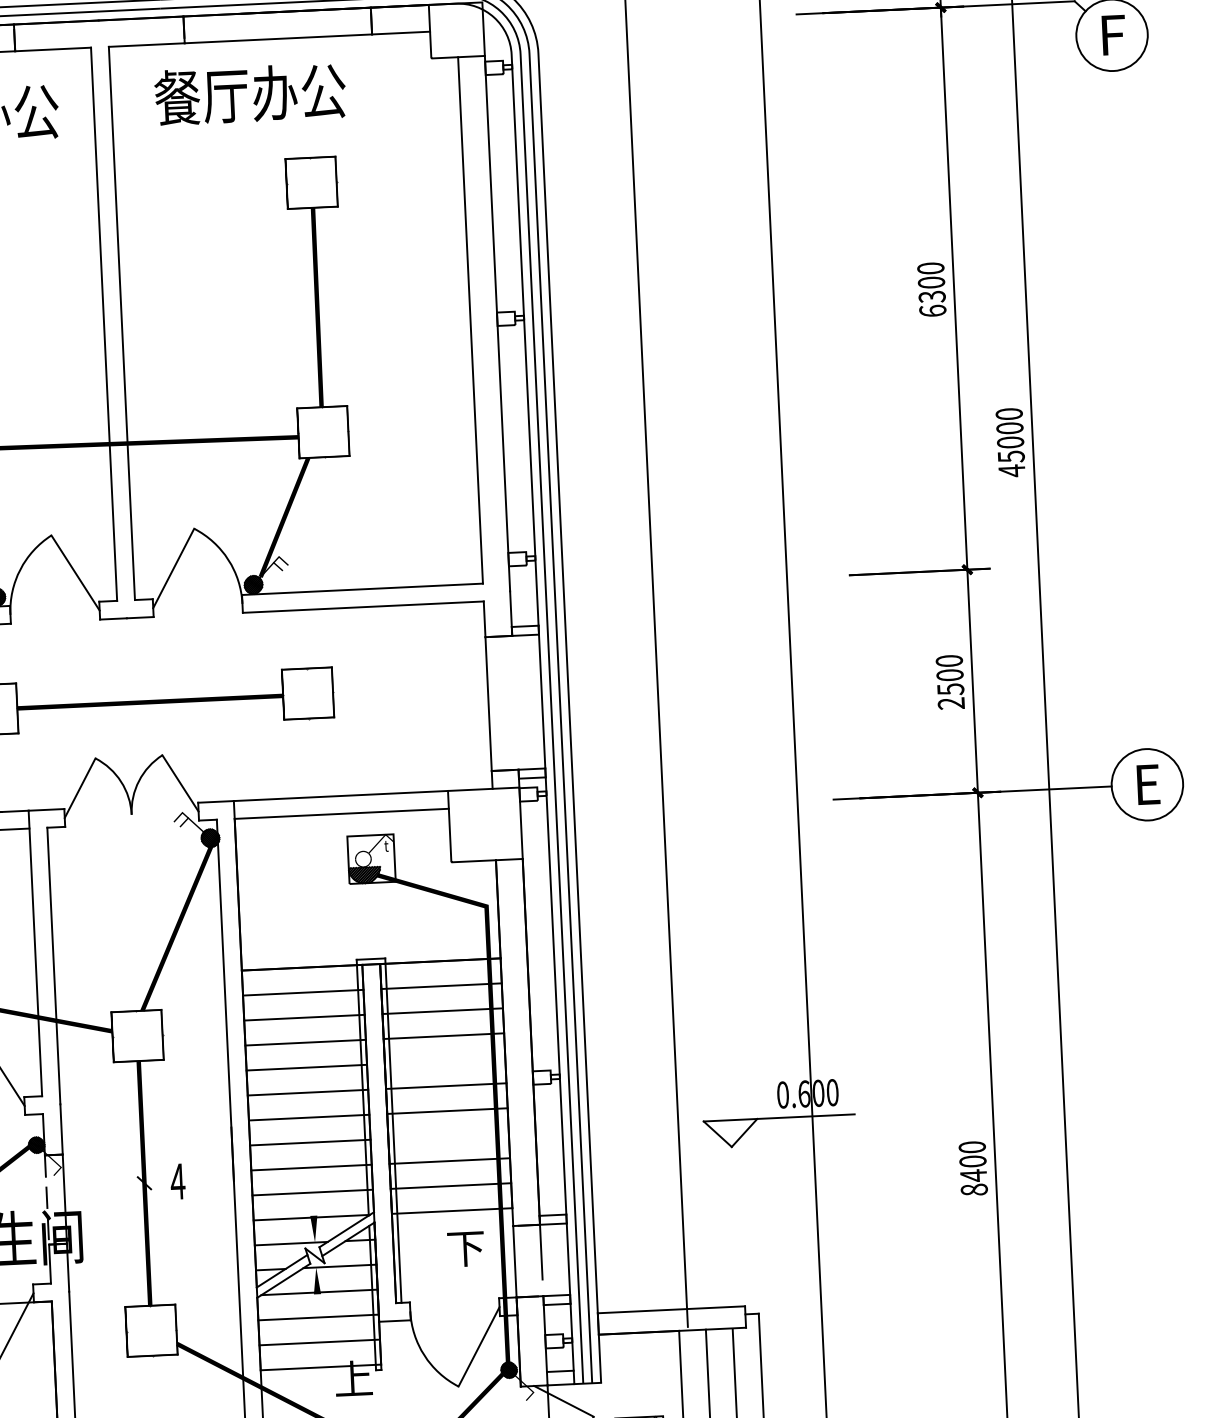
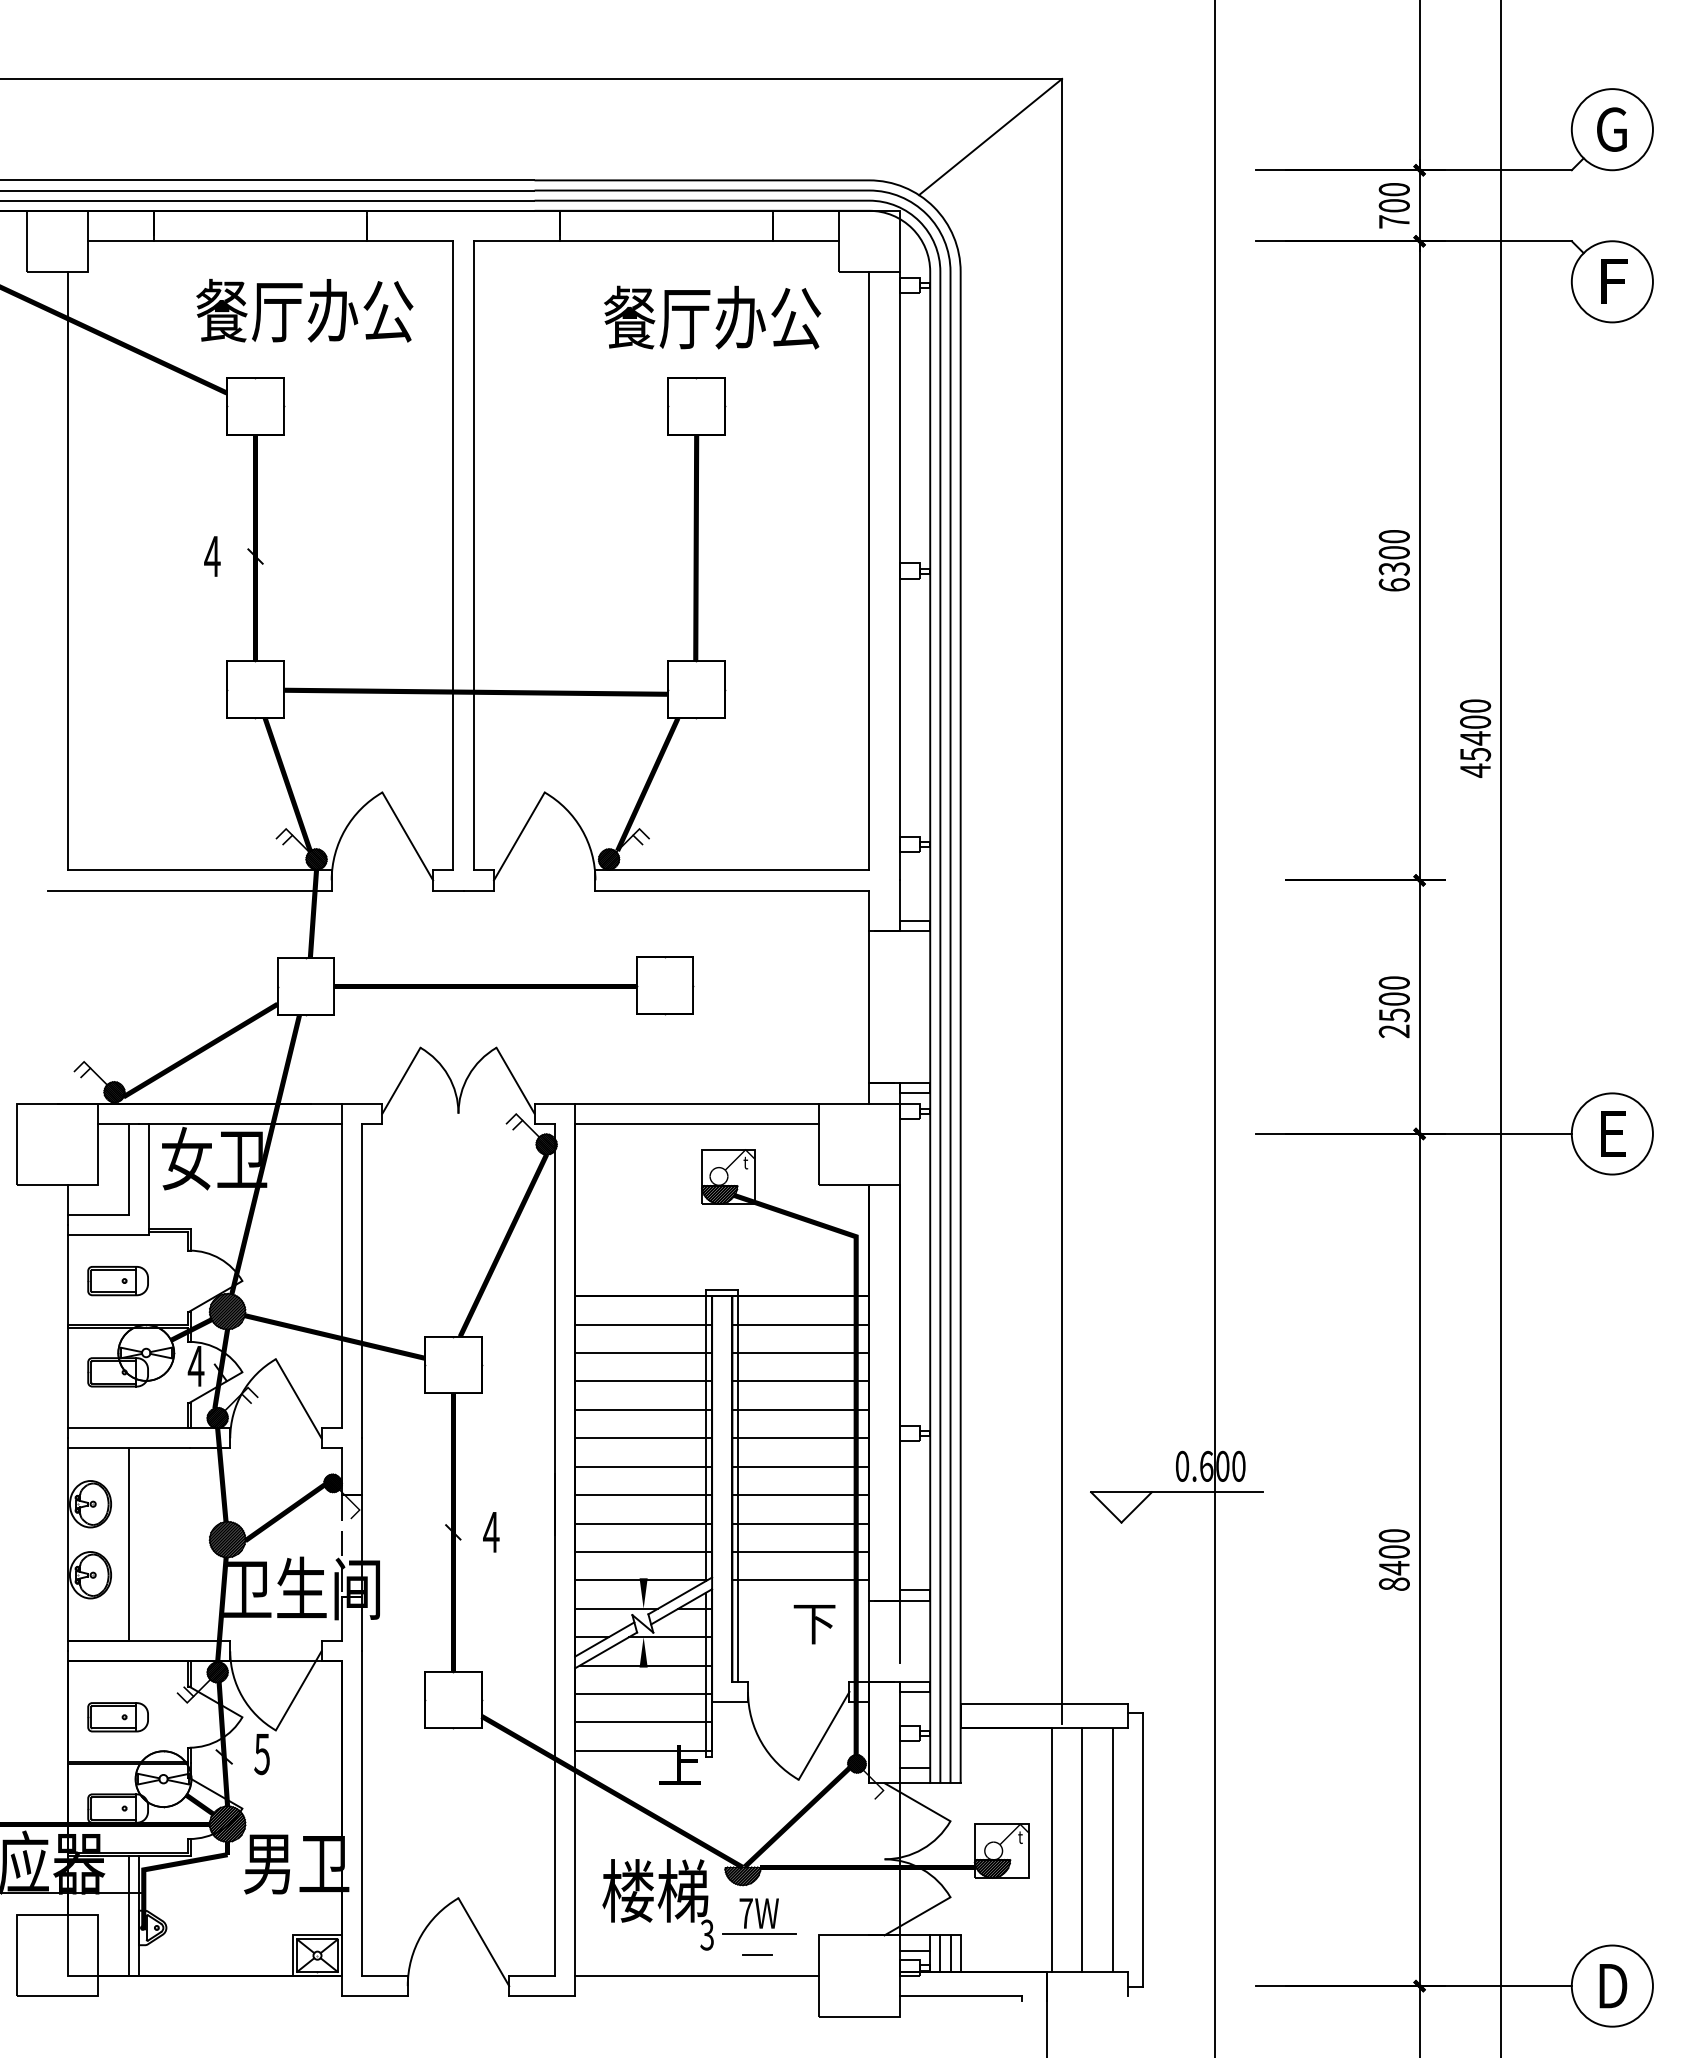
text: (250, 94) -> (712, 317), moved
text: (1010, 442) -> (1475, 738), 45000 -> 45400
line: (444, 1060) -> (800, 1409), added
line: (448, 1136) -> (800, 1495), added

